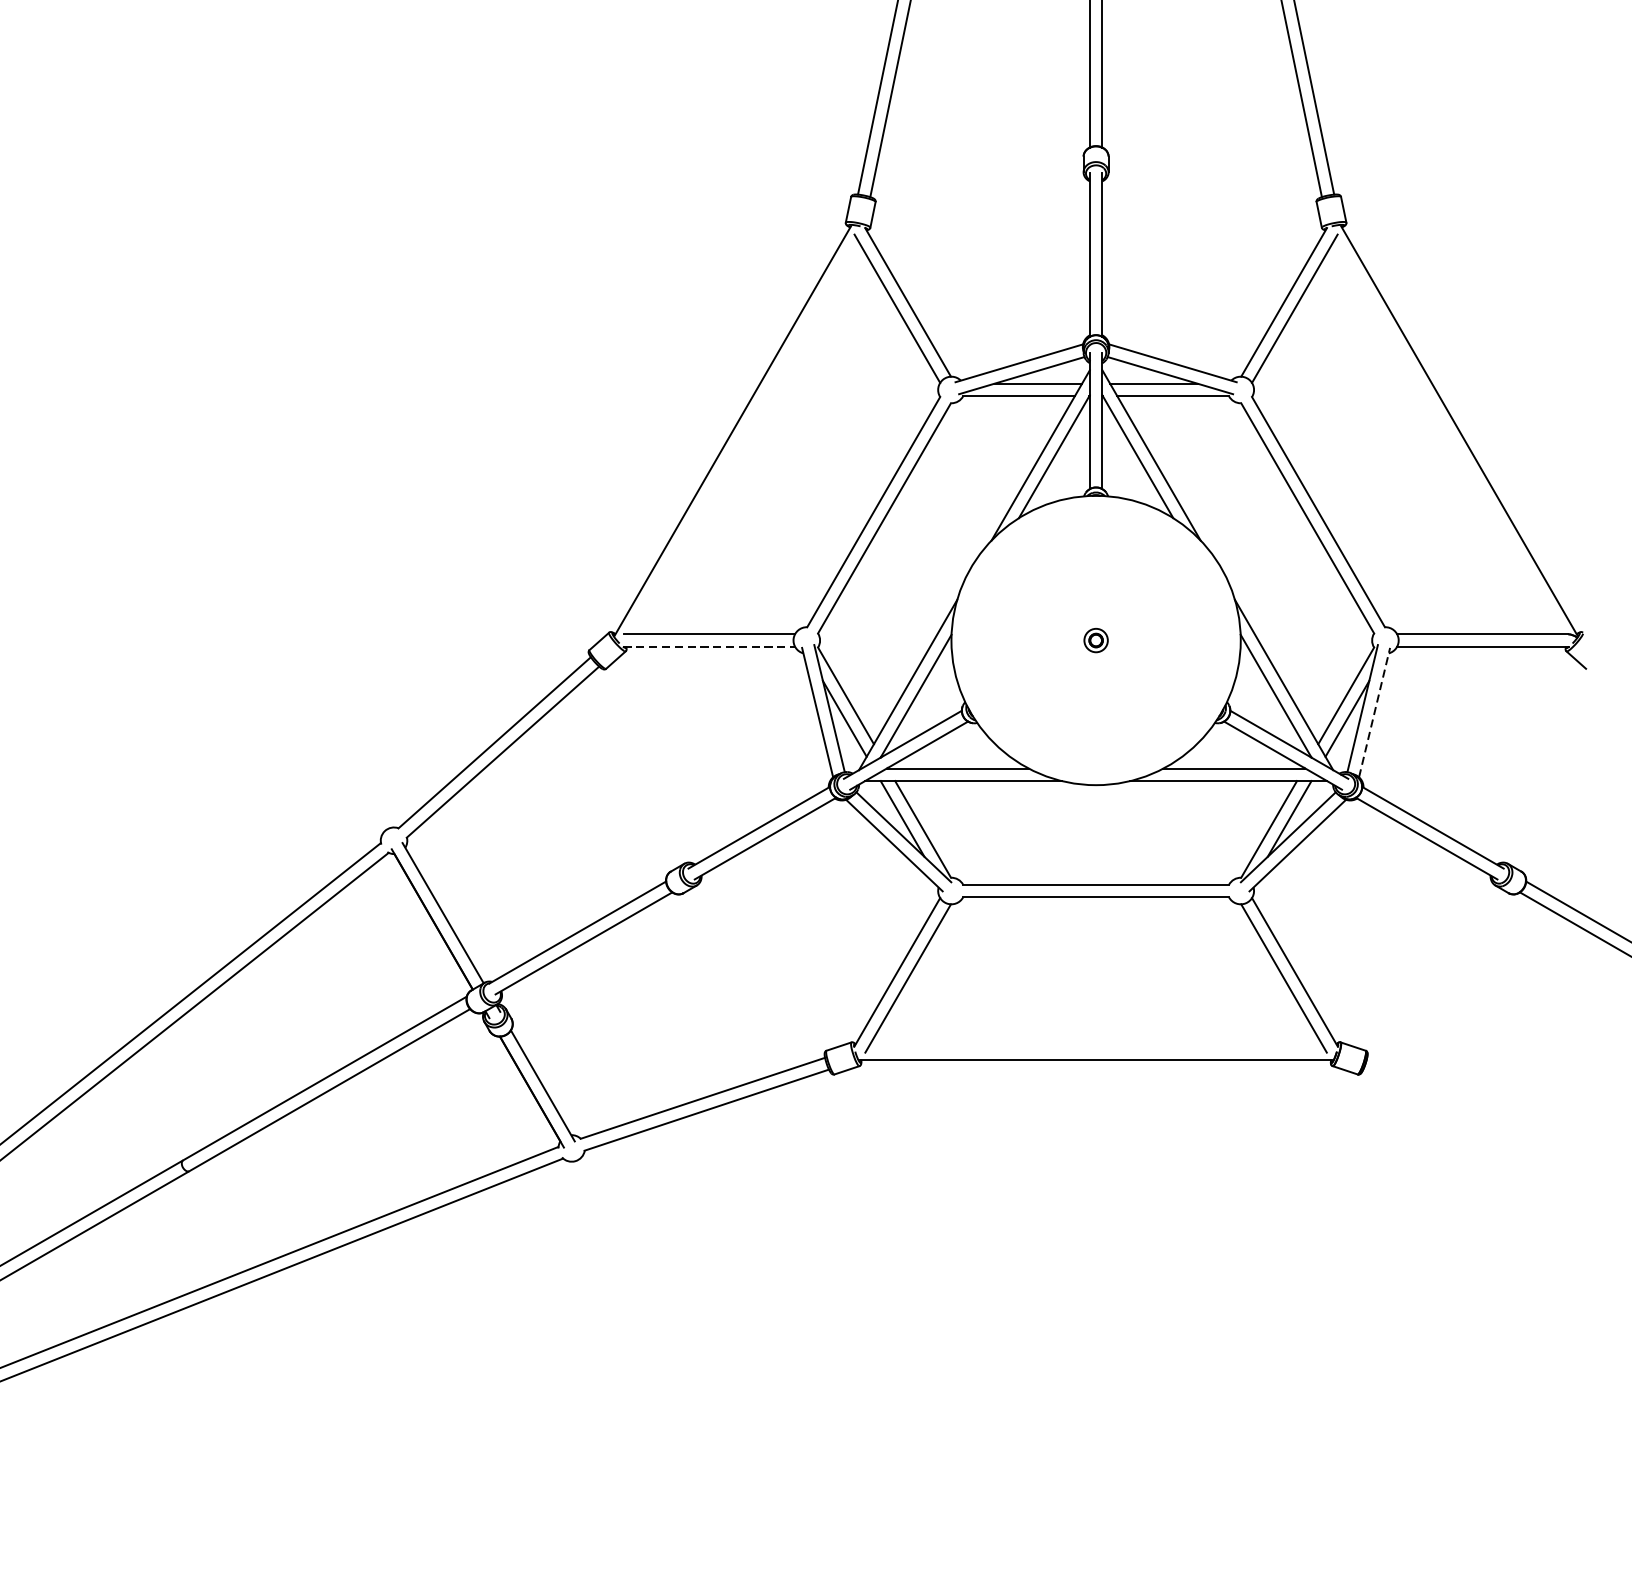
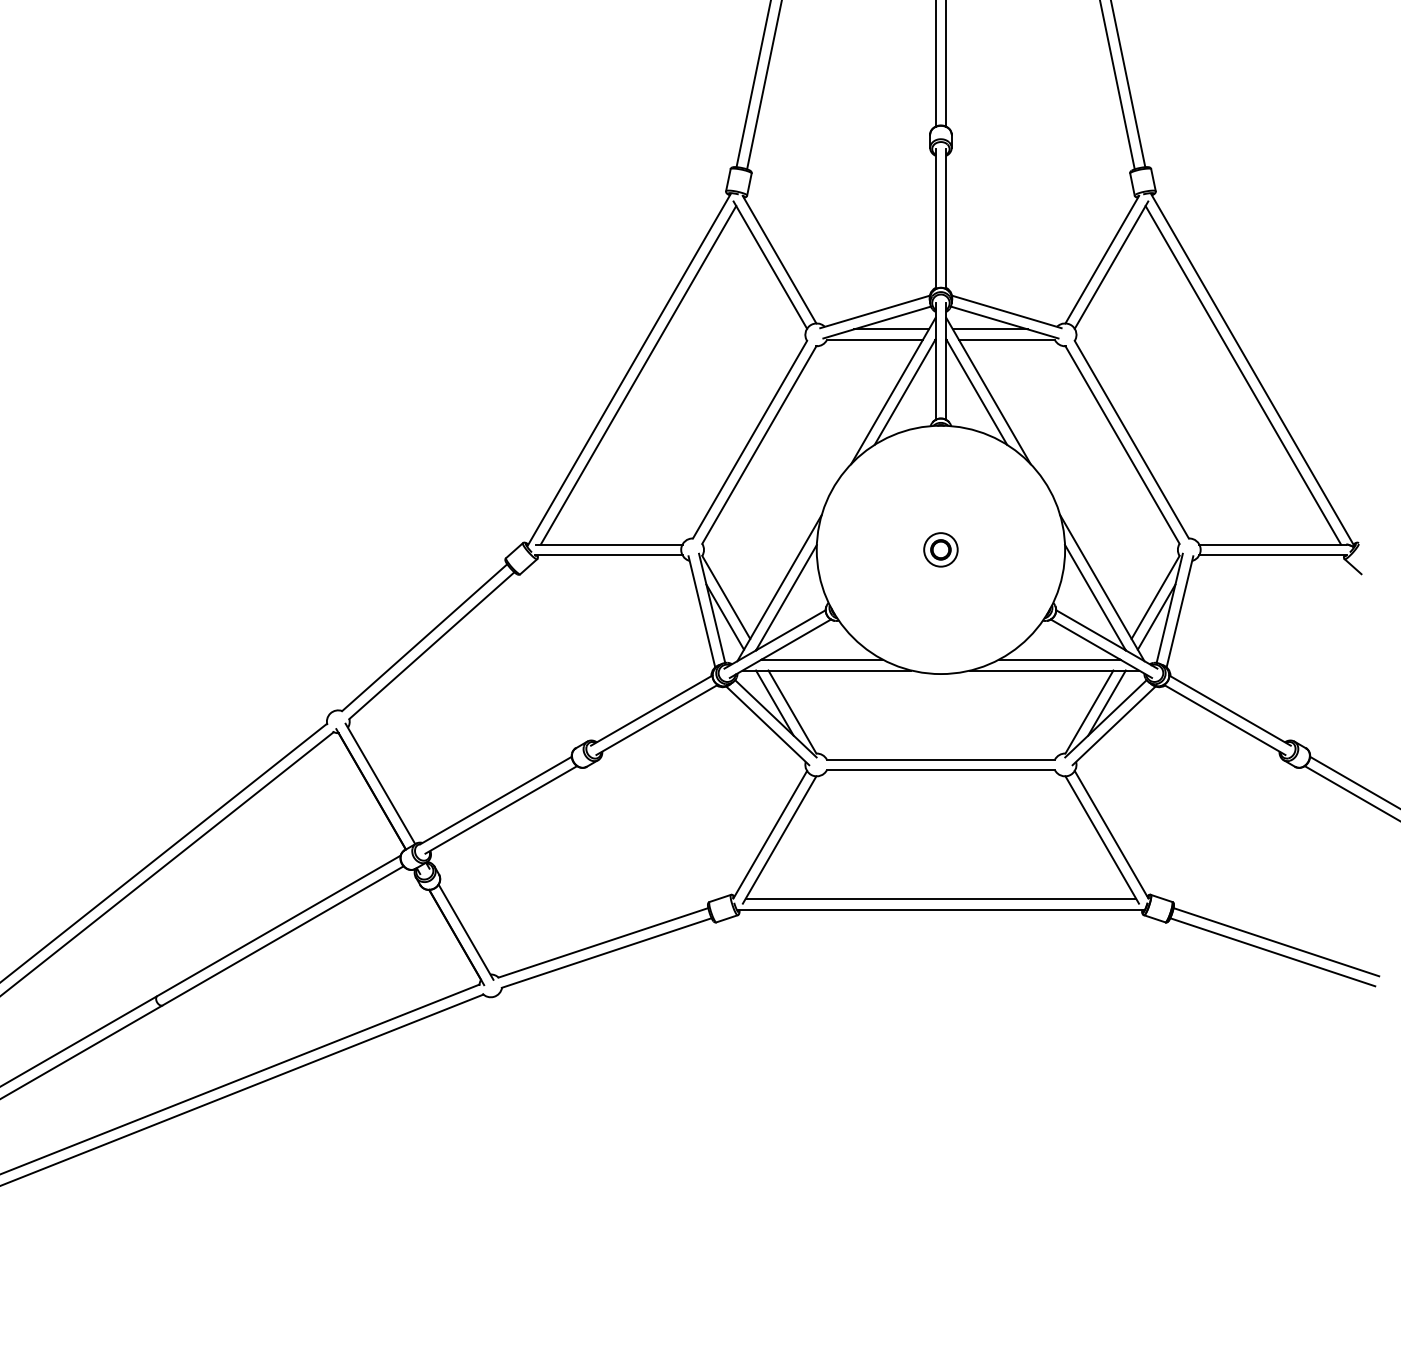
line: (743, 437) -> (638, 375), added
line: (1448, 437) -> (1243, 375), added
part: (1095, 640) -> (940, 549), size x1.67
line: (708, 647) -> (608, 555), dashed -> solid
line: (1375, 712) -> (1180, 611), dashed -> solid
line: (1095, 1047) -> (940, 899), added
line: (1487, 1097) -> (1276, 942), added
line: (1482, 1109) -> (1272, 952), added

